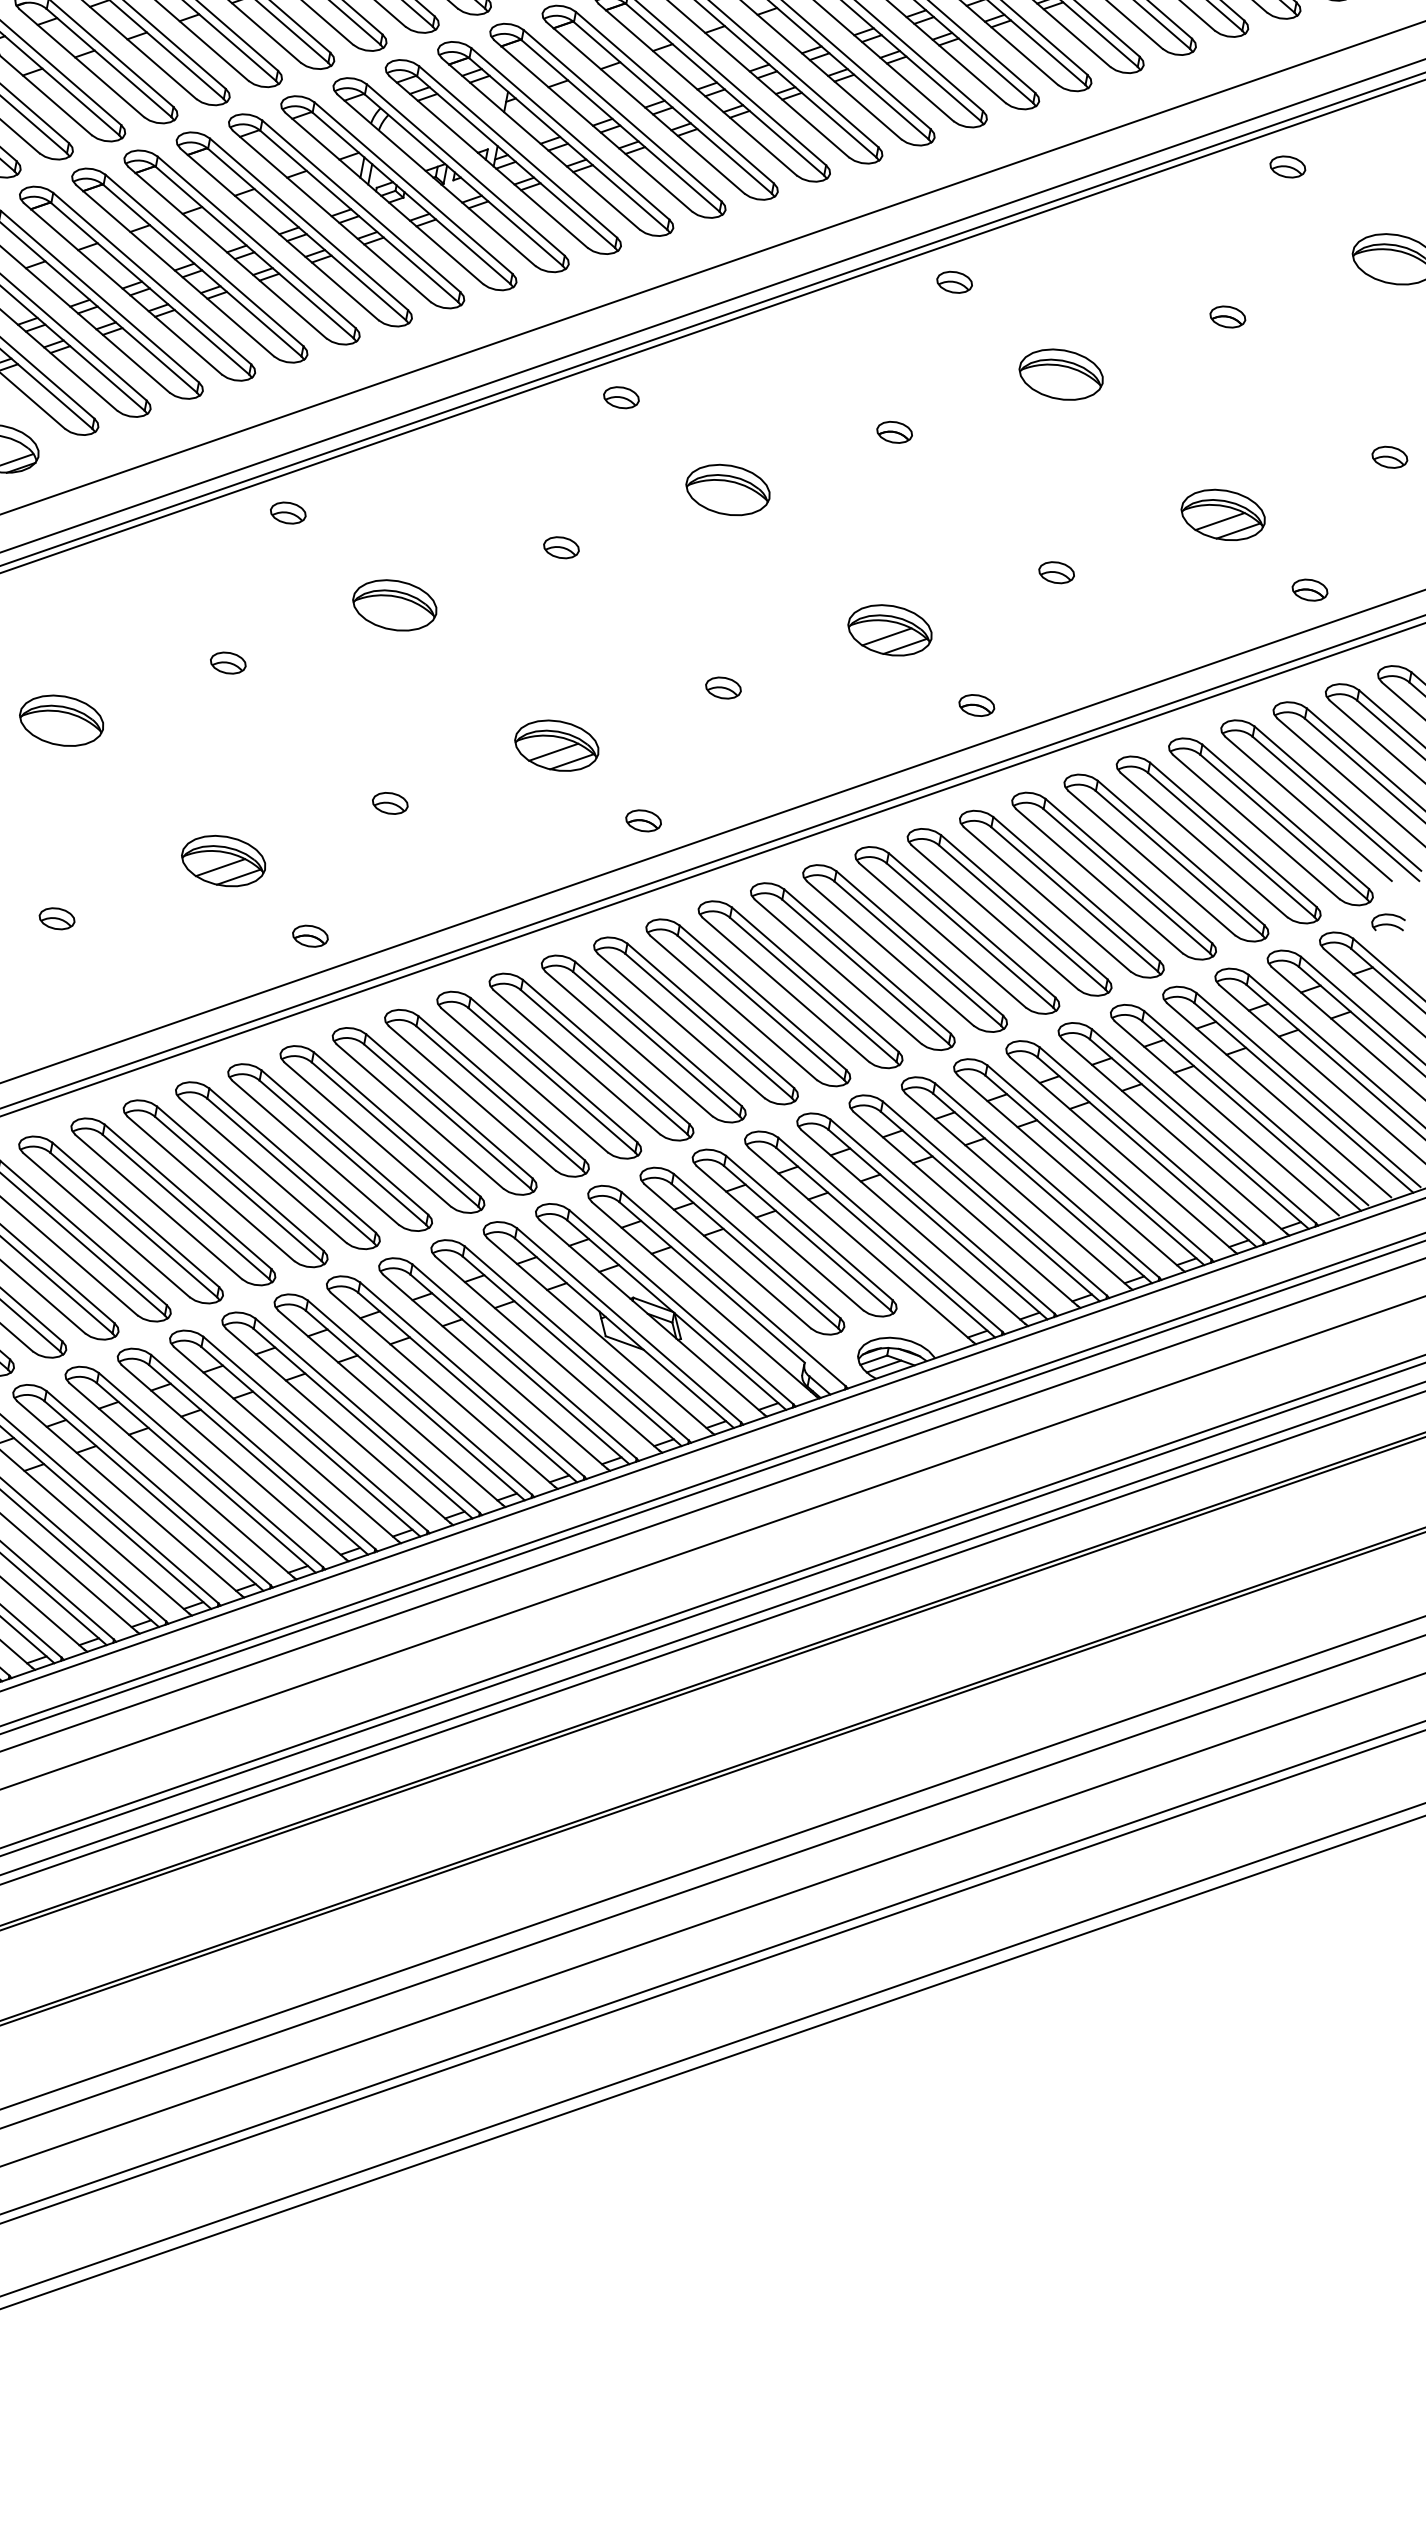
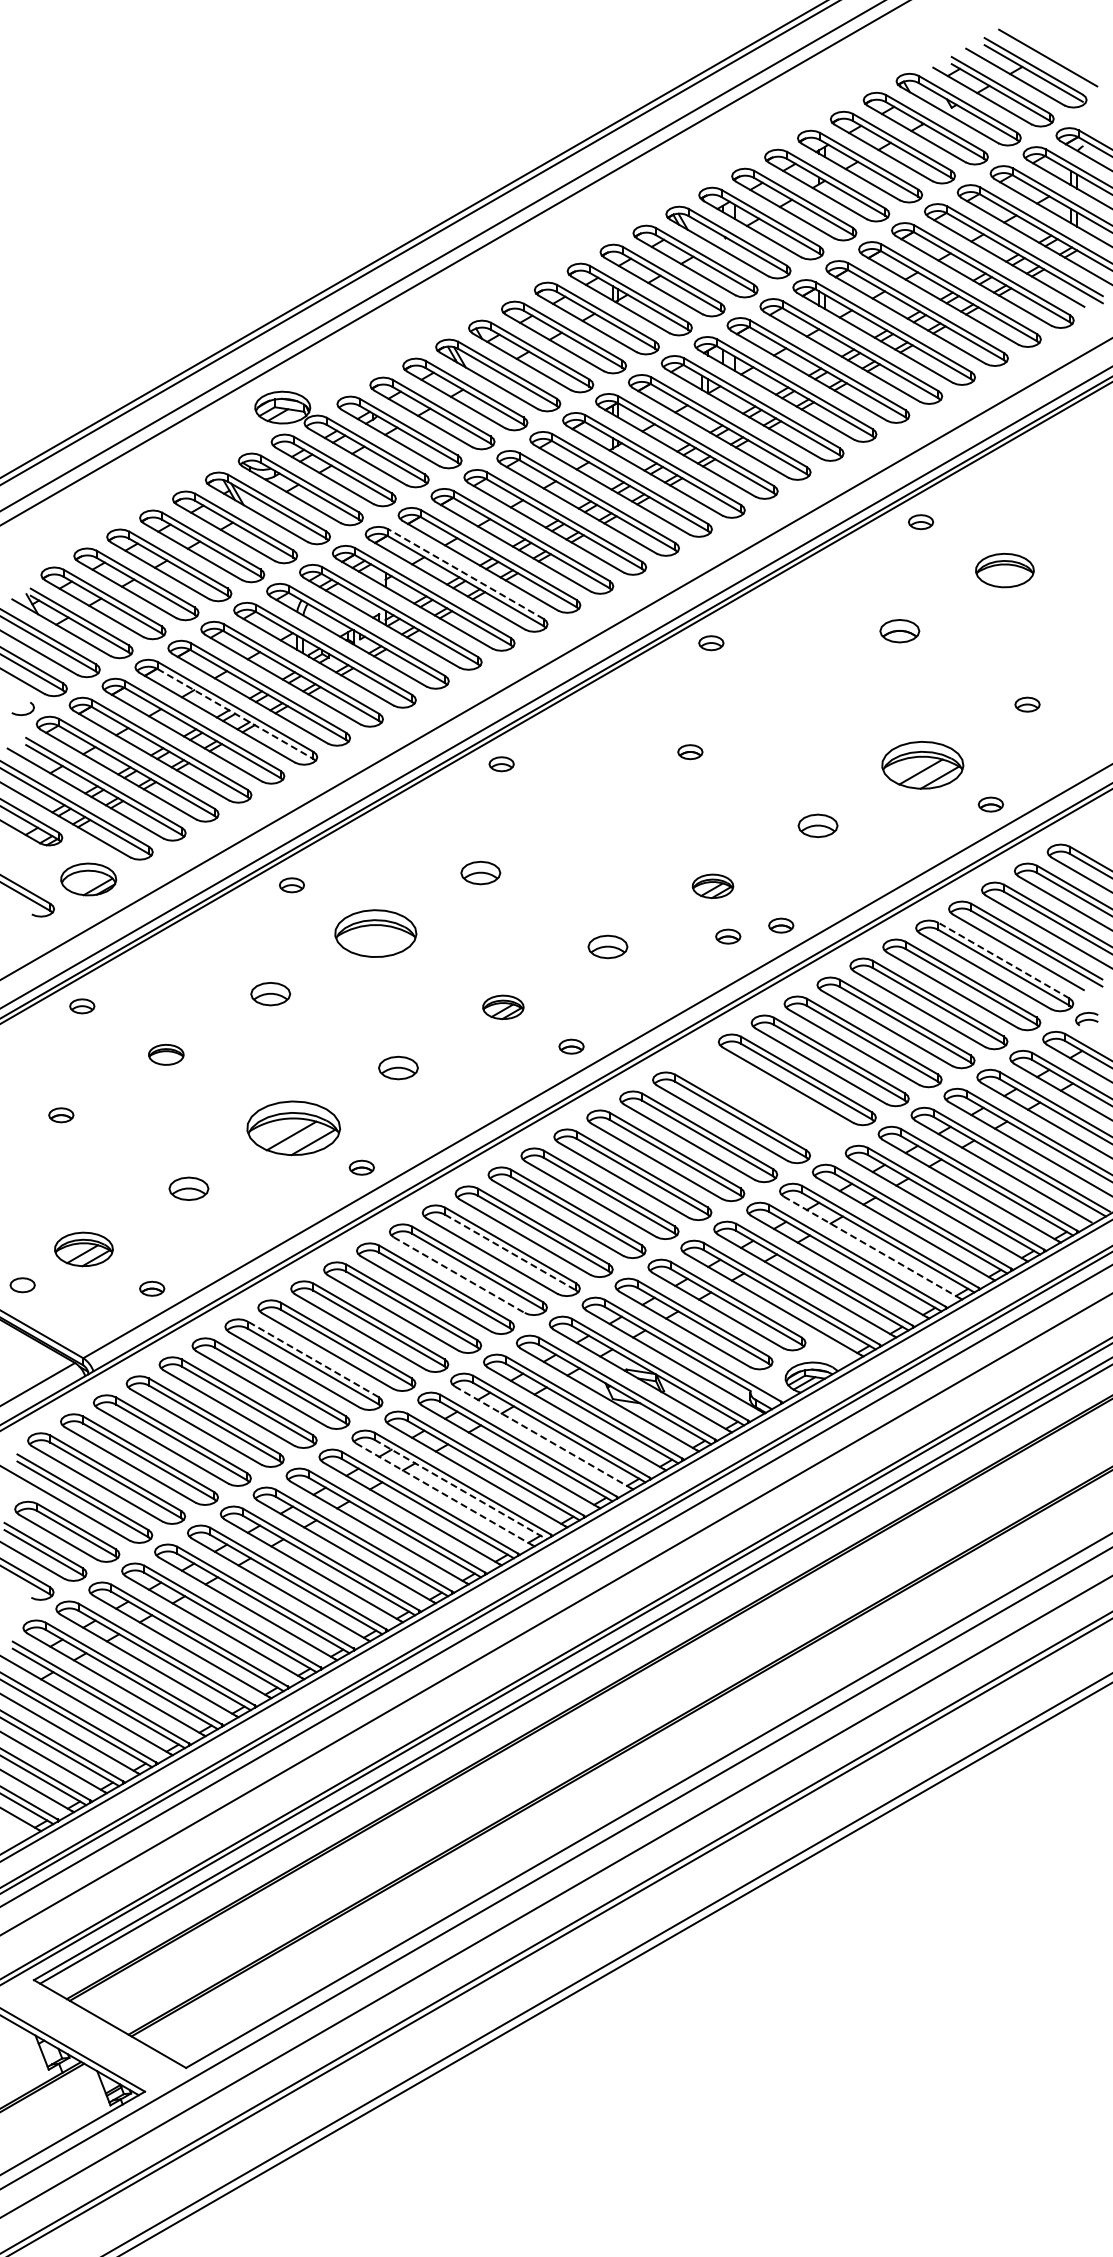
line: (621, 116) -> (465, 574), solid -> dashed
line: (254, 253) -> (235, 714), solid -> dashed
part: (1228, 316) -> (900, 630), size x1.6
part: (1061, 374) -> (795, 691), removed
part: (728, 489) -> (585, 812), removed
part: (1223, 513) -> (922, 764), size x1.4
part: (561, 548) -> (480, 873), size x1.6
part: (1056, 572) -> (817, 825), size x1.6
part: (394, 604) -> (375, 933), size x1.4
part: (889, 630) -> (712, 886), size x0.7
part: (228, 663) -> (271, 994), size x1.6
part: (724, 687) -> (608, 946), size x1.6
part: (898, 706) -> (728, 936), added
part: (62, 720) -> (166, 1054), size x0.6
part: (557, 746) -> (503, 1007), size x0.7
part: (390, 802) -> (398, 1067), size x1.6
line: (1285, 816) -> (1003, 960), solid -> dashed
part: (223, 861) -> (293, 1128), size x1.6
part: (56, 918) -> (188, 1188), size x1.6
part: (905, 948) -> (764, 1098), removed
line: (499, 1098) -> (510, 1252), solid -> dashed
line: (420, 1117) -> (459, 1275), solid -> dashed
line: (1017, 1190) -> (871, 1247), solid -> dashed
line: (188, 1197) -> (313, 1359), solid -> dashed
line: (494, 1371) -> (542, 1437), solid -> dashed
line: (364, 1423) -> (461, 1489), solid -> dashed
line: (338, 1426) -> (444, 1494), solid -> dashed

